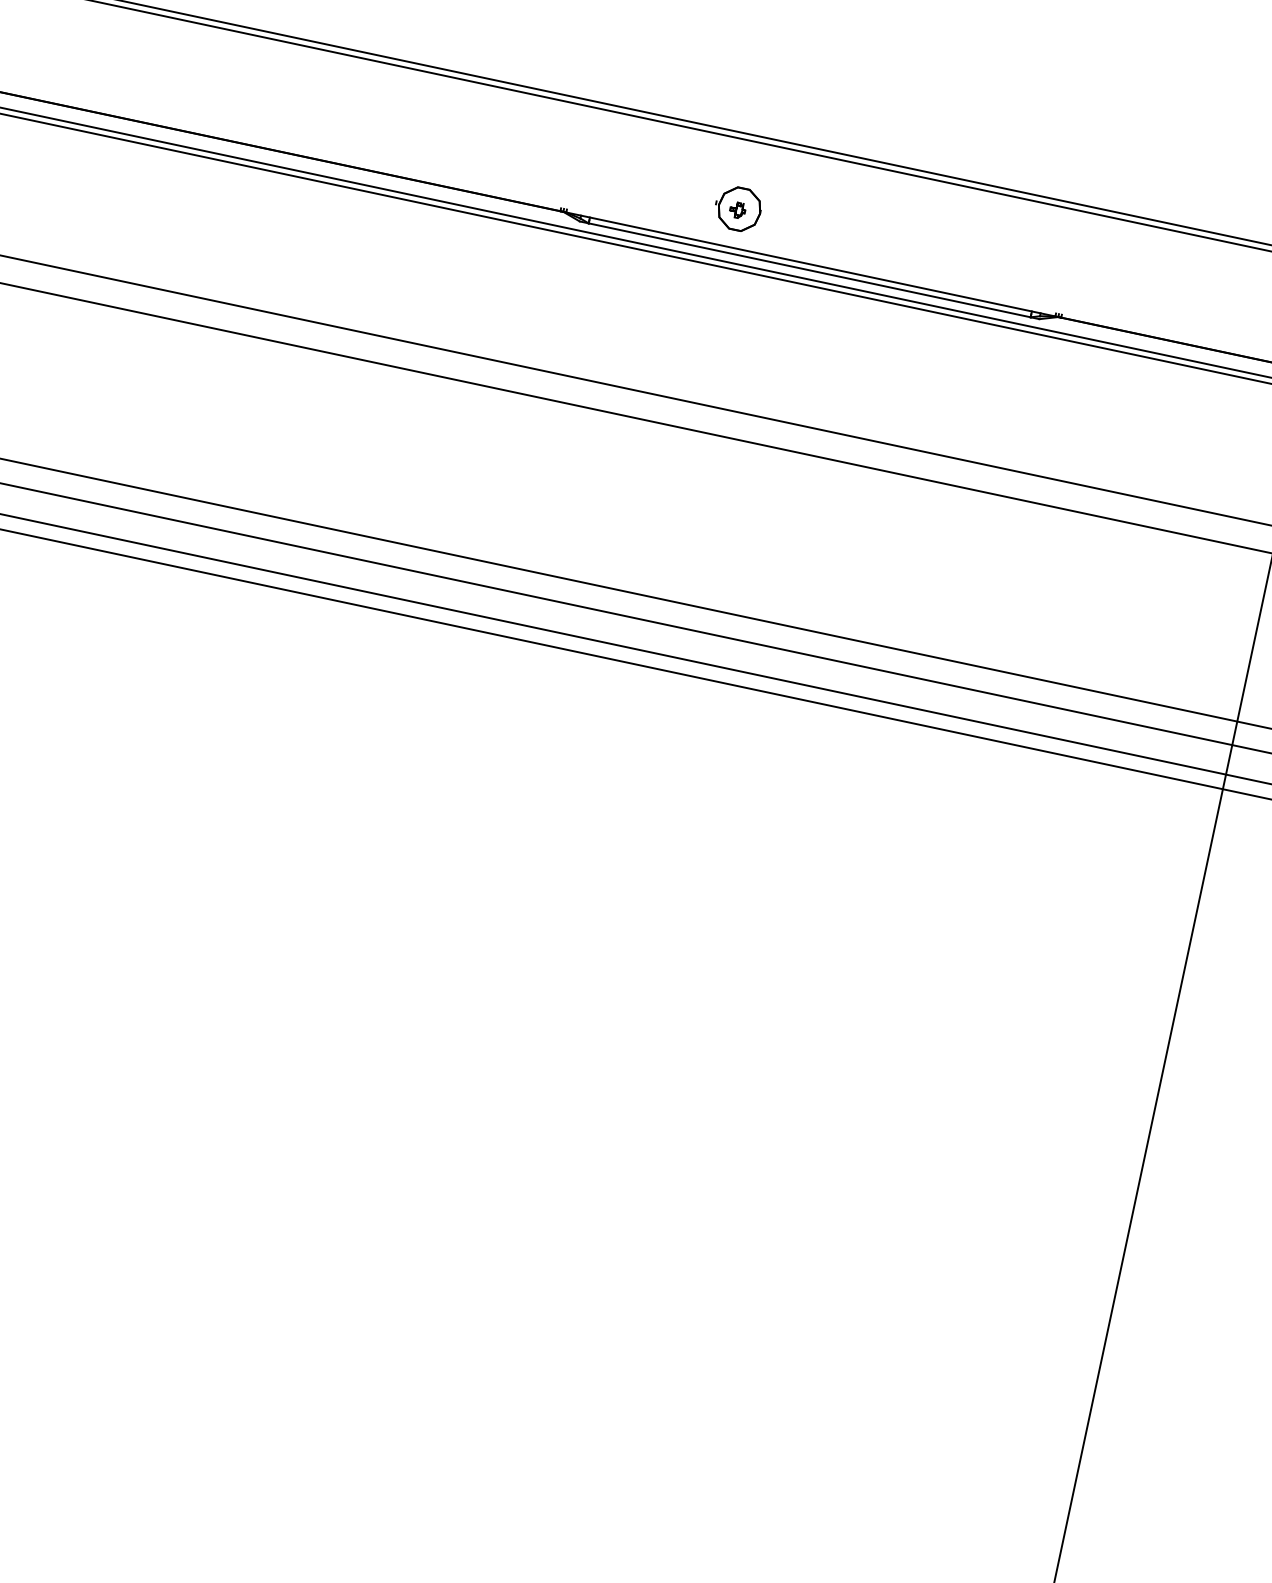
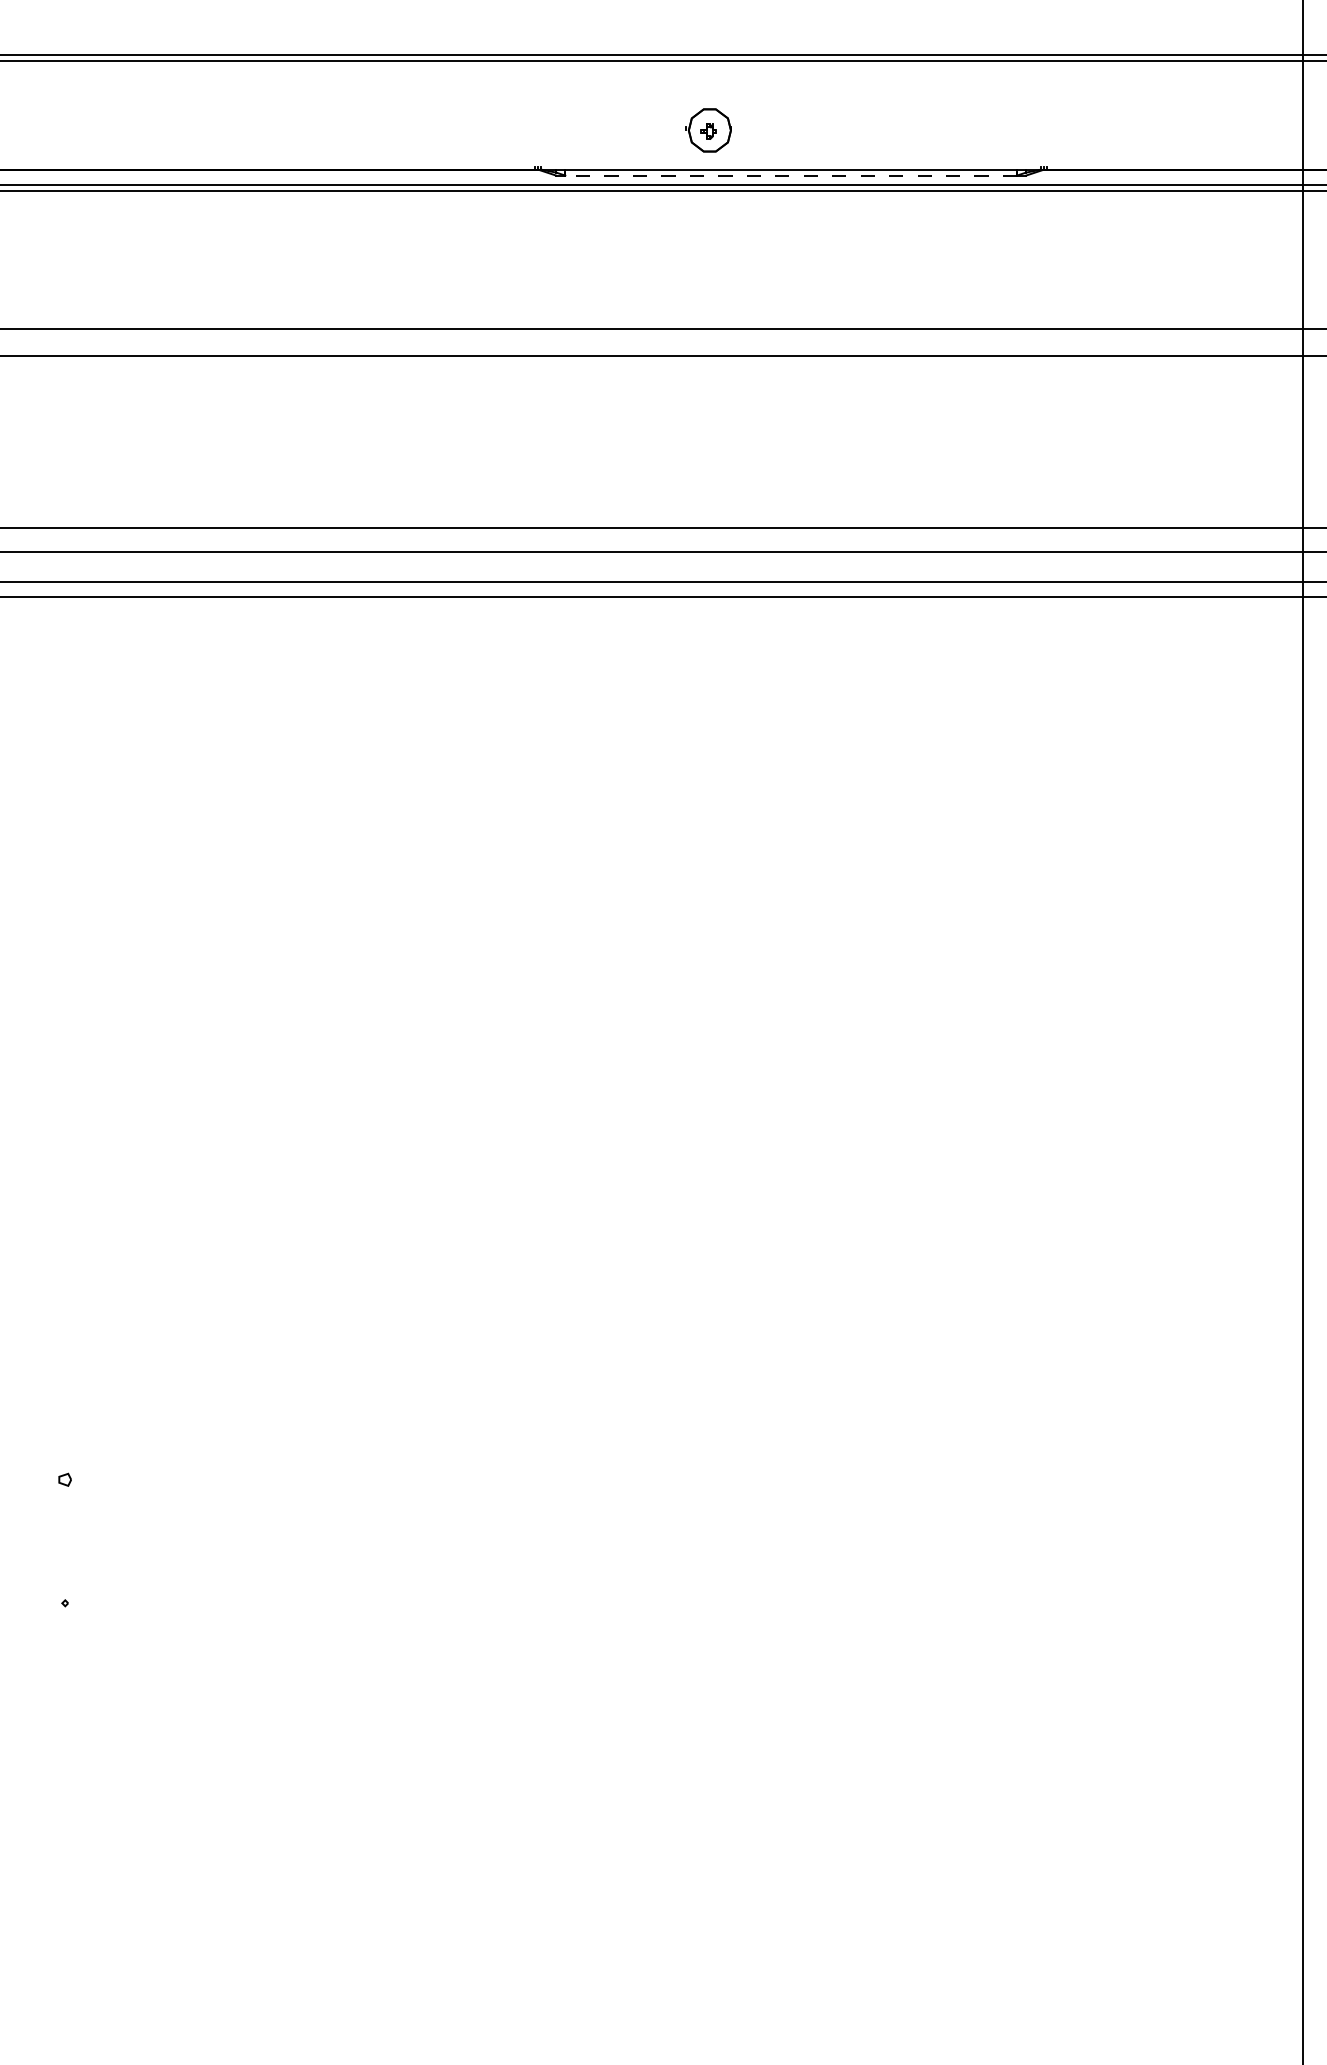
line: (809, 270) -> (791, 175), solid -> dashed

